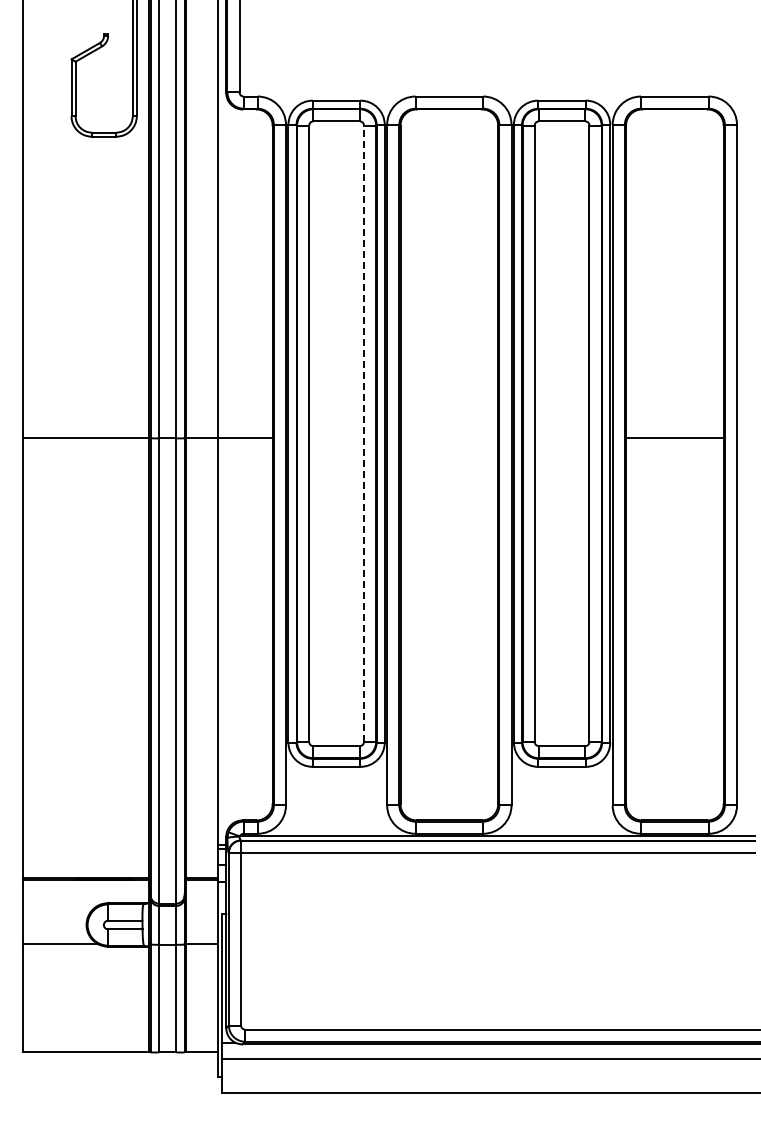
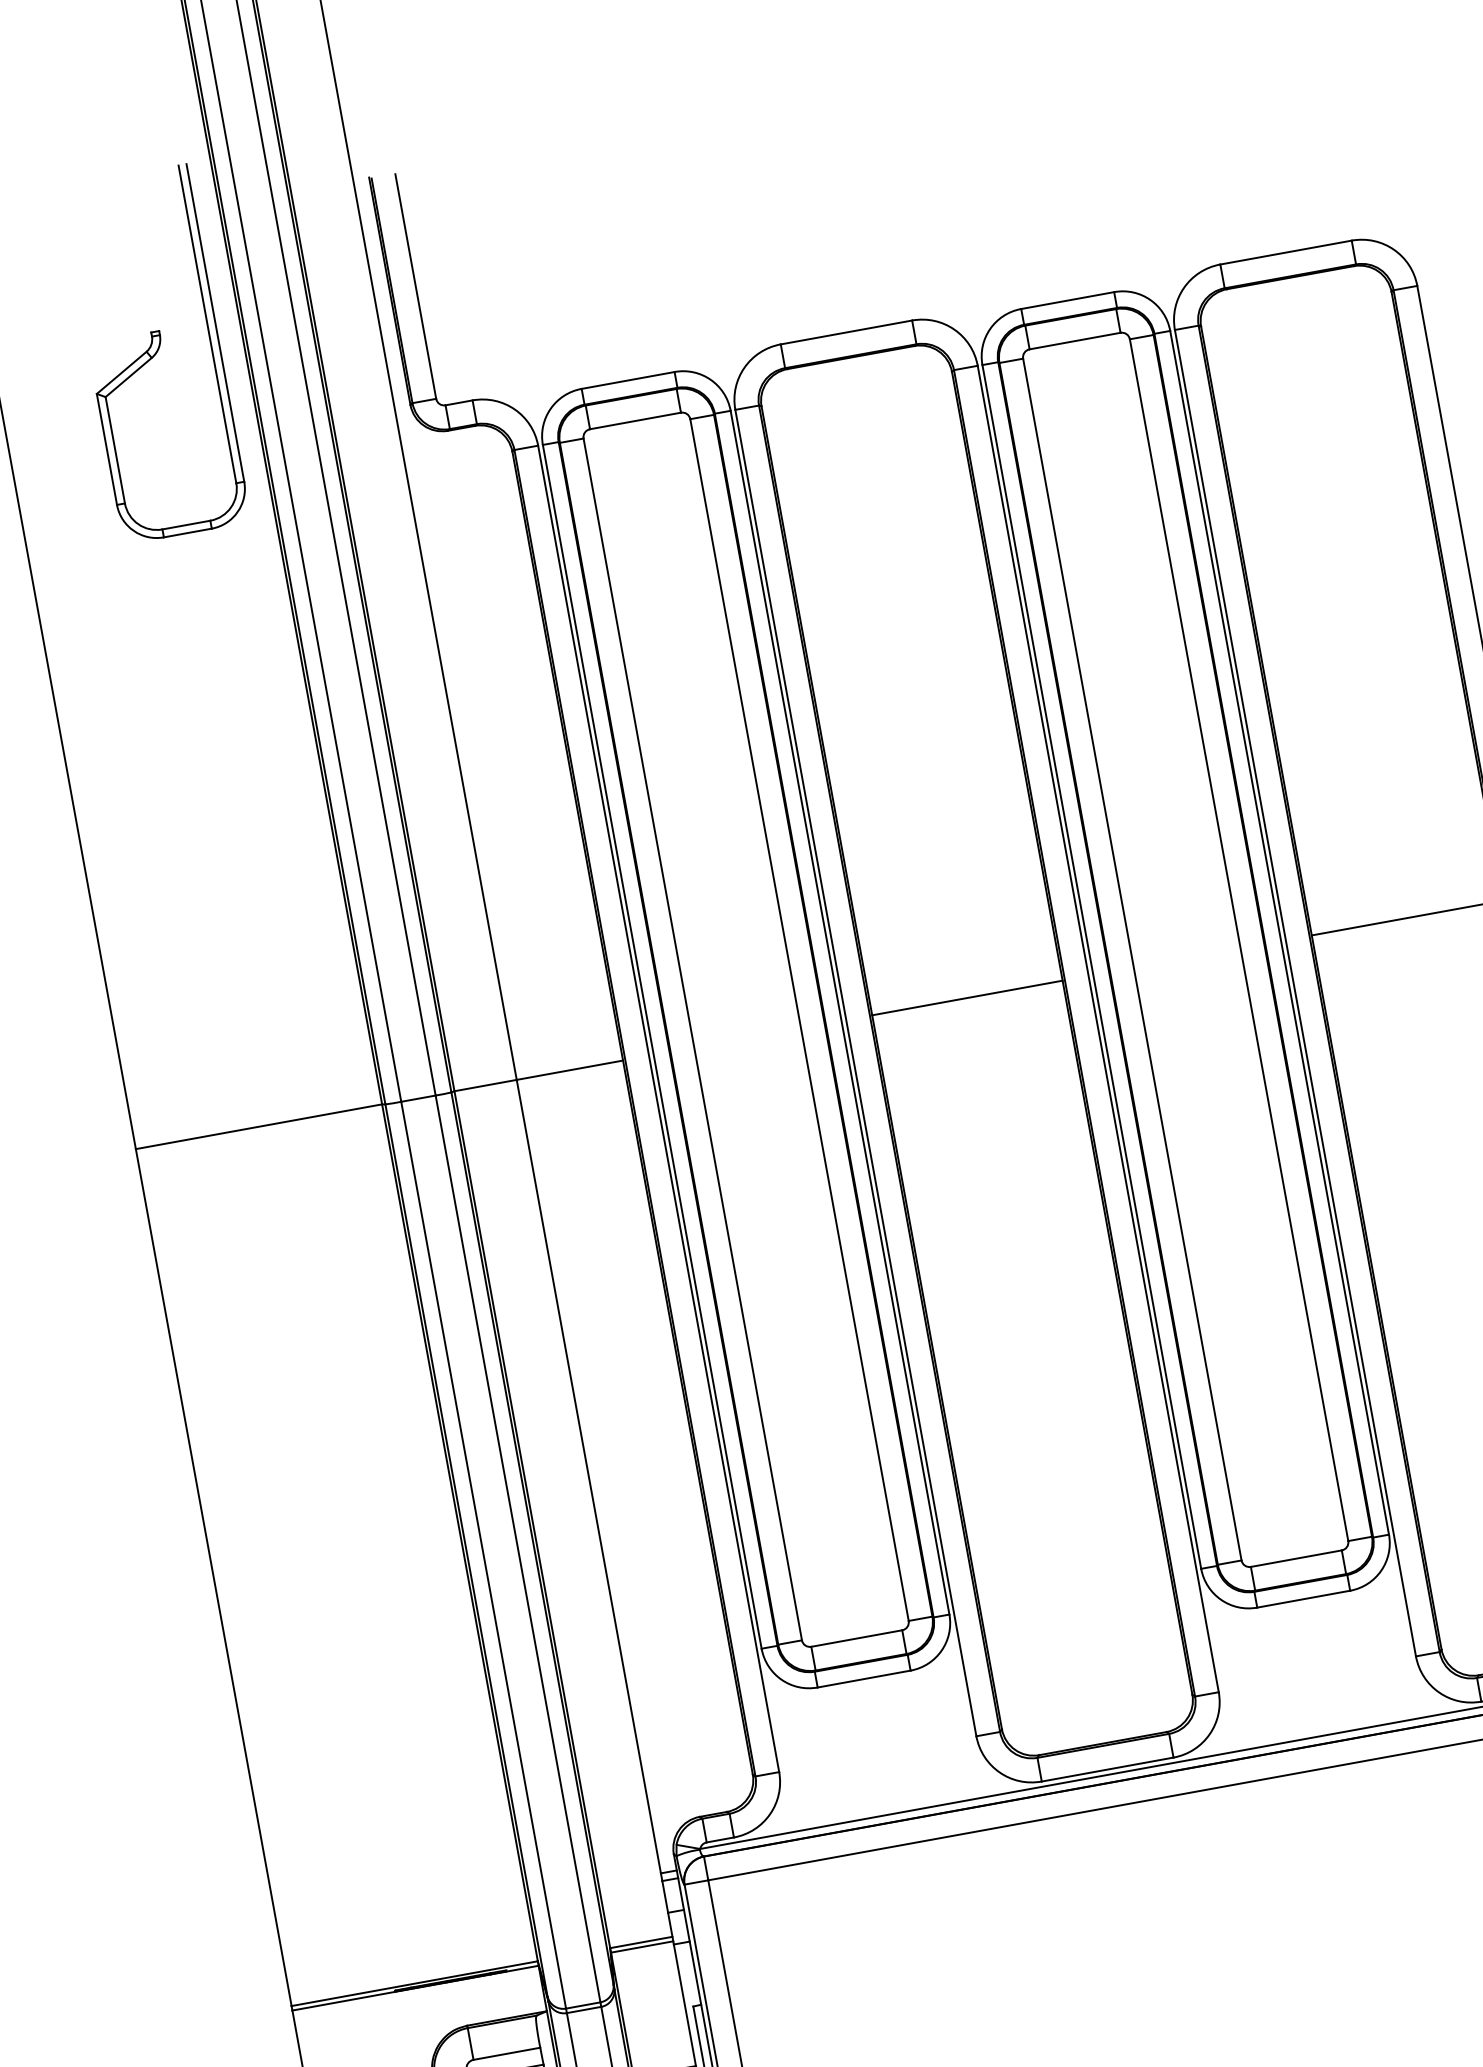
line: (363, 433) -> (798, 1019), dashed -> solid
line: (449, 437) -> (967, 997), added

